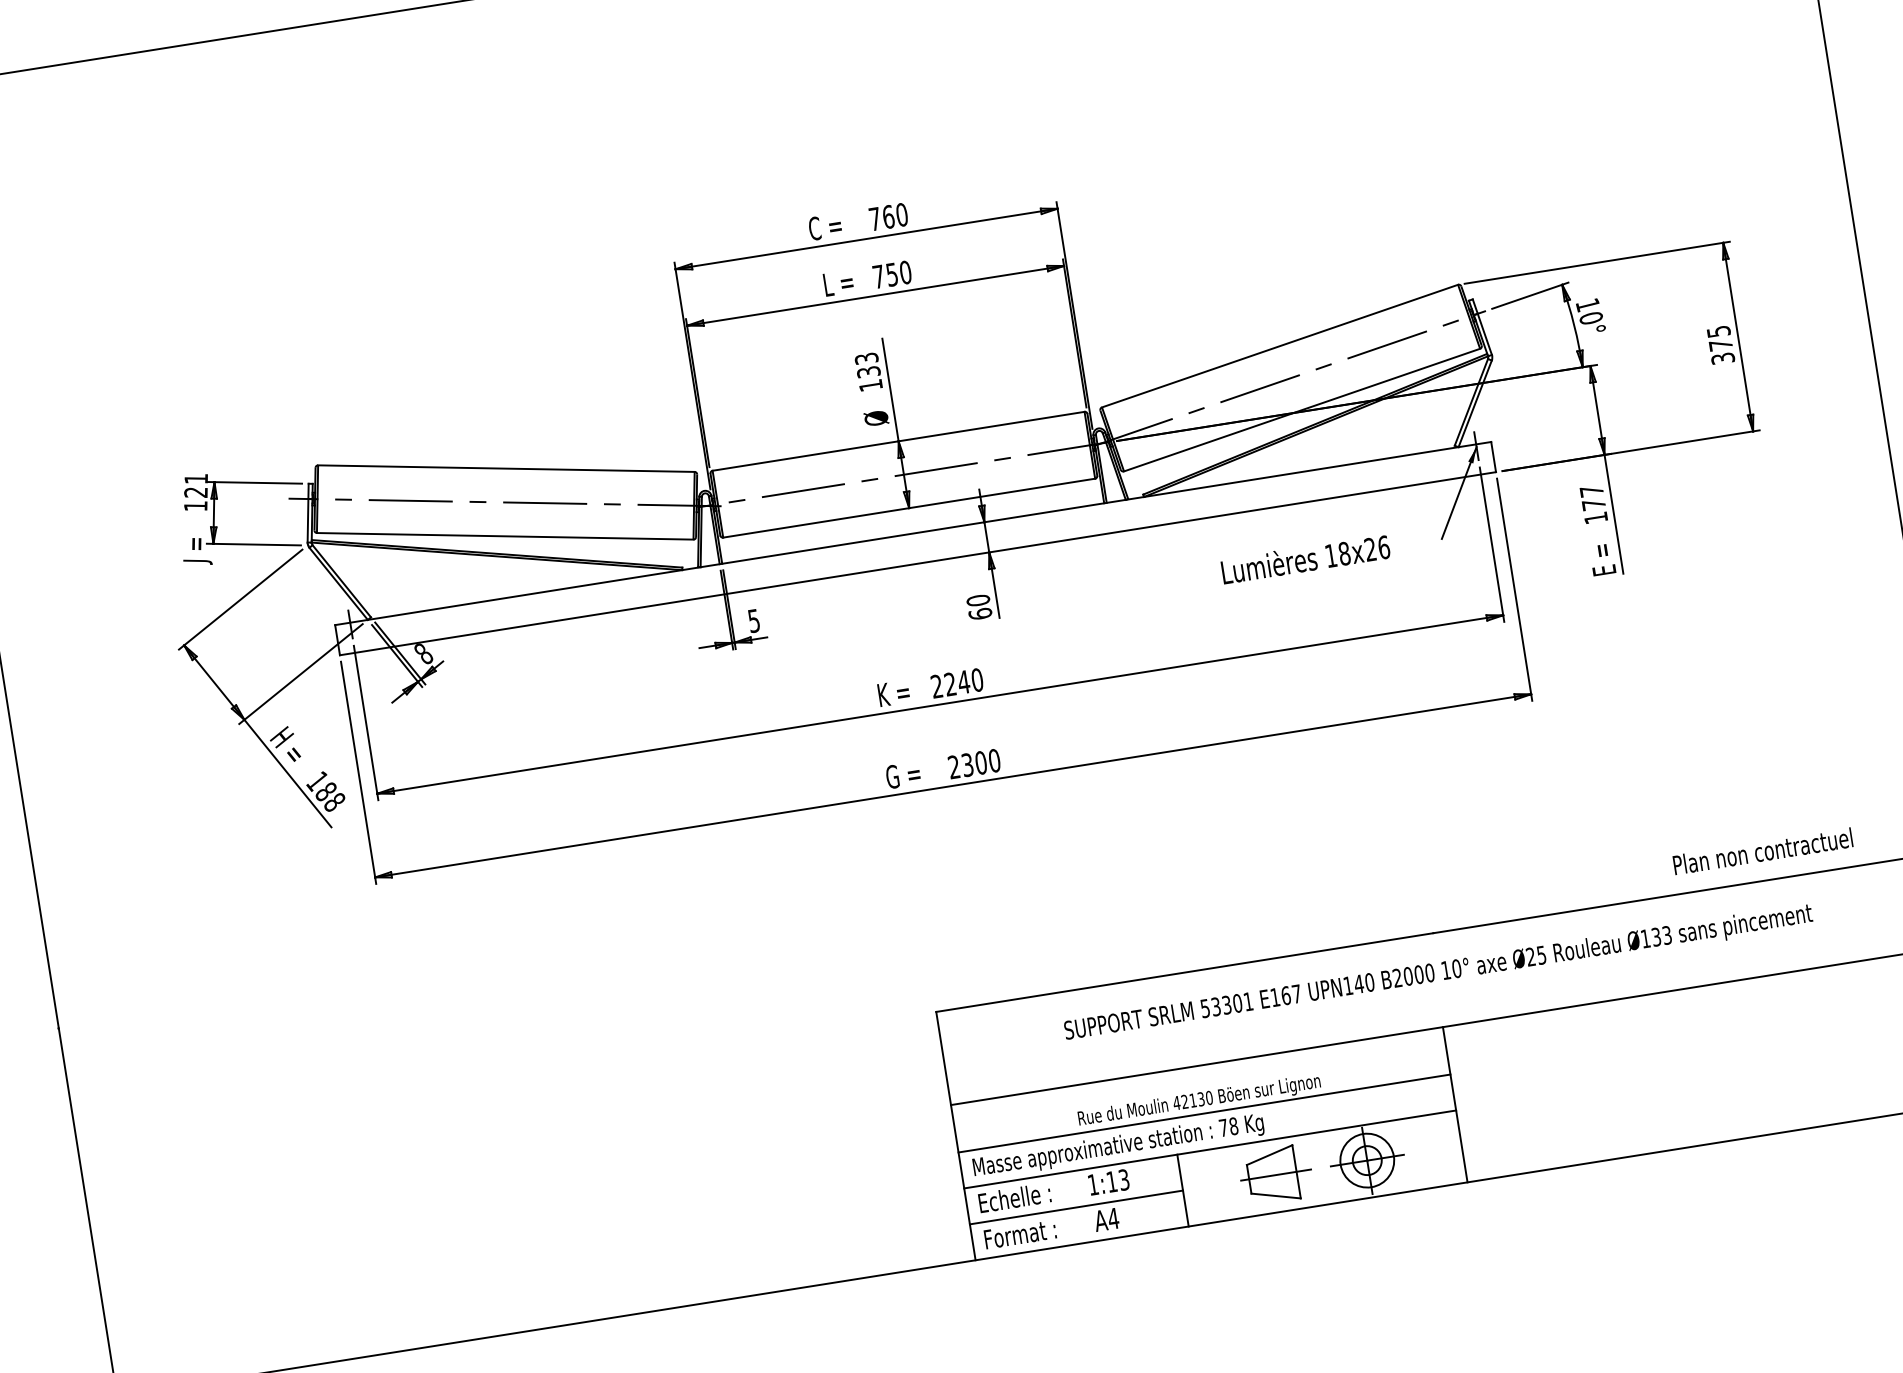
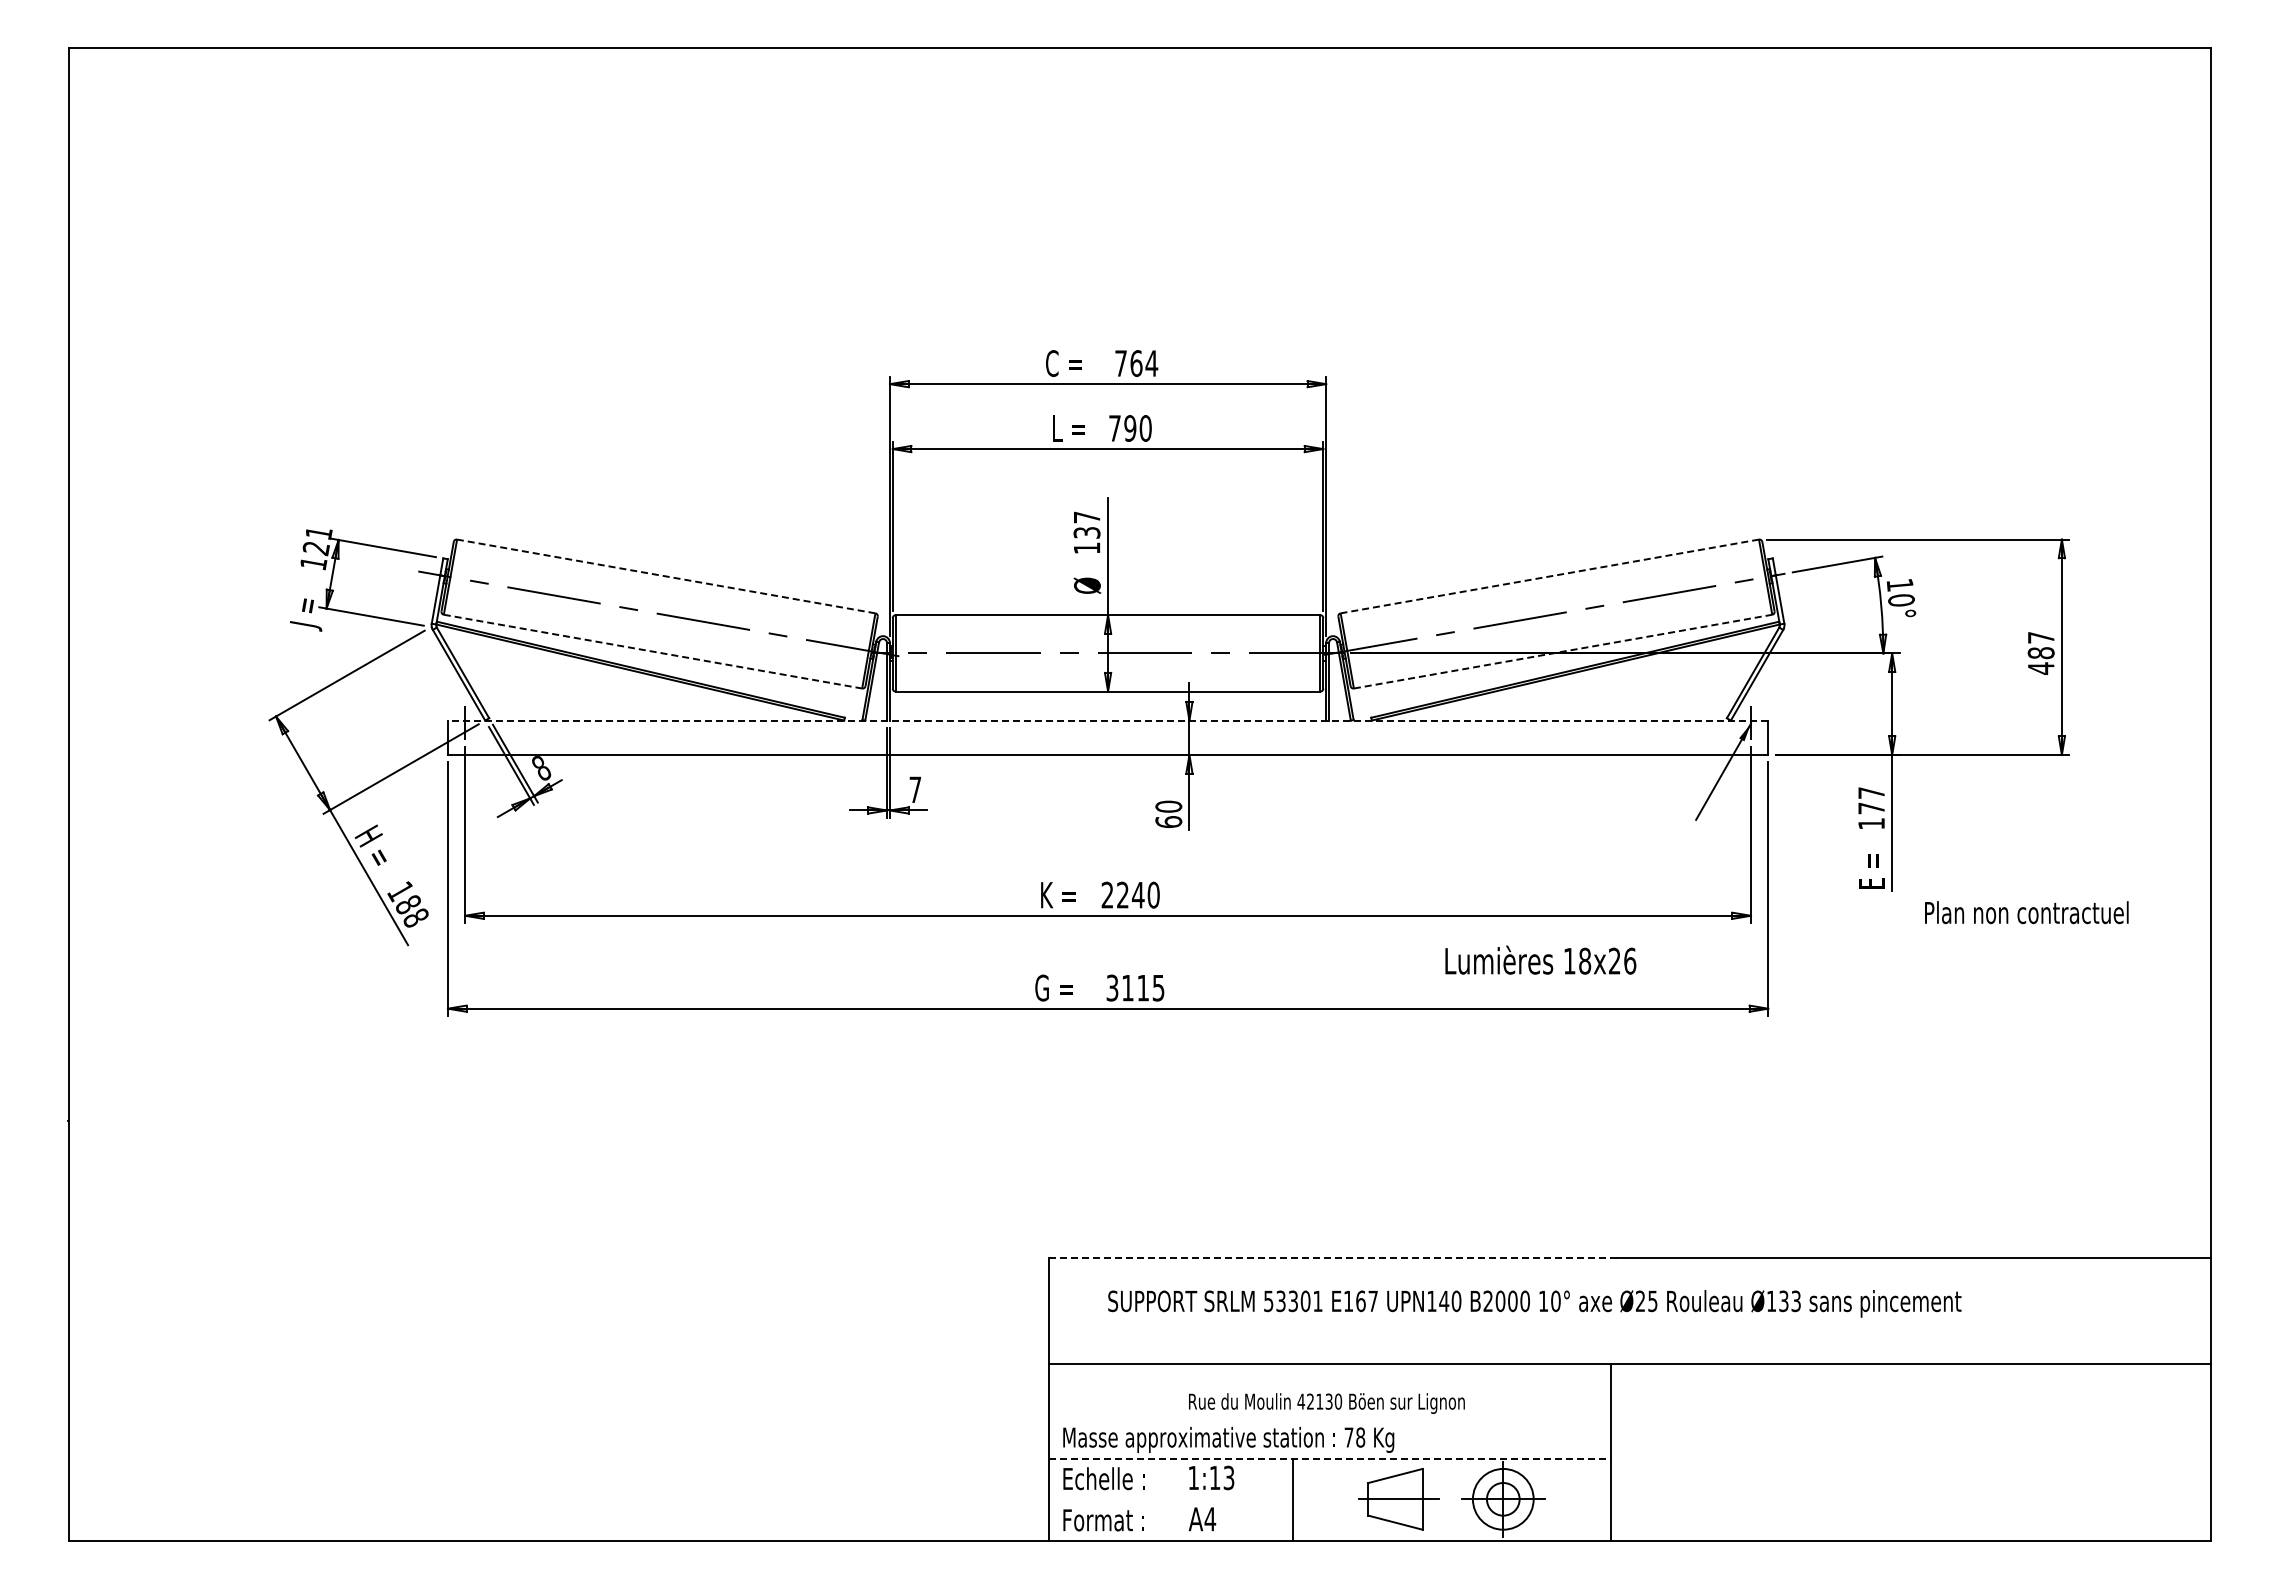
text: (901, 214) -> (1151, 363), 760 -> 764
text: (892, 274) -> (1130, 428), 750 -> 790
text: (1720, 345) -> (2040, 653), 375 -> 487
line: (1279, 346) -> (1549, 576), solid -> dashed
text: (866, 358) -> (1086, 517), 133 -> 137
line: (1302, 409) -> (1563, 651), solid -> dashed
line: (505, 468) -> (665, 576), solid -> dashed
line: (912, 533) -> (1107, 720), solid -> dashed
line: (505, 536) -> (653, 651), solid -> dashed
text: (1305, 558) -> (1540, 959), moved
text: (754, 620) -> (915, 789), 5 -> 7
text: (974, 763) -> (1135, 987), 2300 -> 3115
text: (1762, 851) -> (2026, 912), moved
line: (1185, 972) -> (1333, 1257), solid -> dashed
text: (1438, 973) -> (1534, 1303), moved
line: (1204, 1113) -> (1330, 1418), removed
line: (1210, 1149) -> (1330, 1459), solid -> dashed
line: (1076, 1207) -> (1170, 1500), removed

